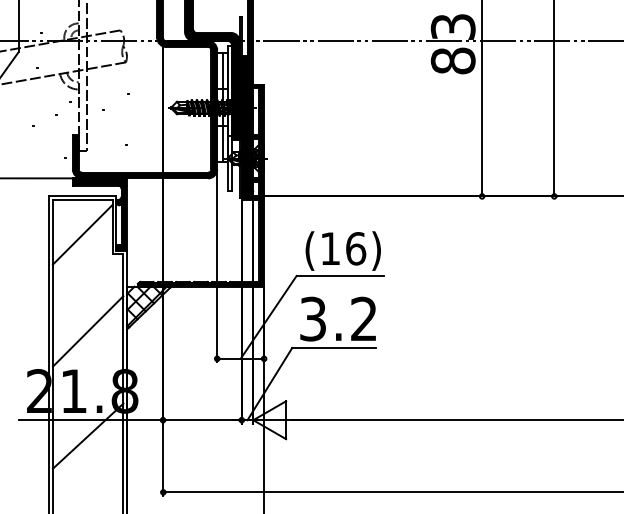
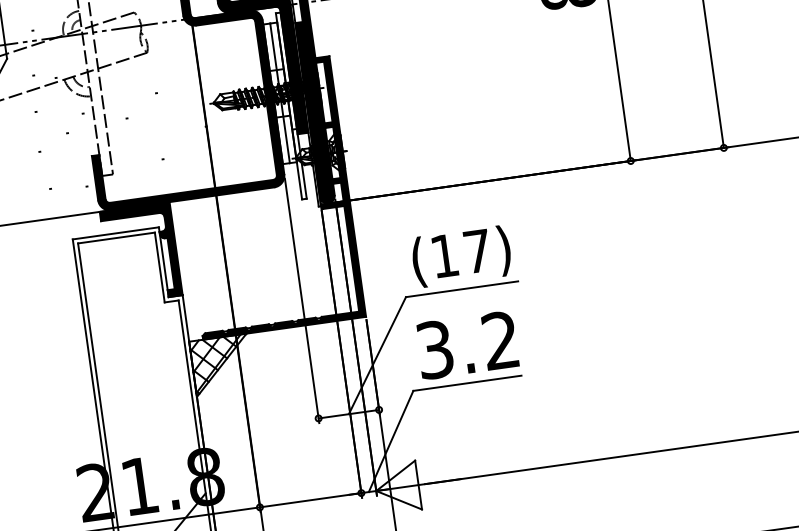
line: (82, 234) -> (122, 282), removed
text: (356, 248) -> (478, 250), (16) -> (17)
line: (88, 331) -> (147, 406), removed

